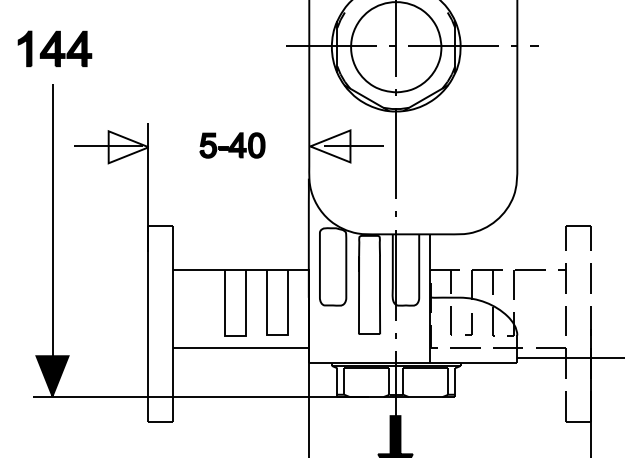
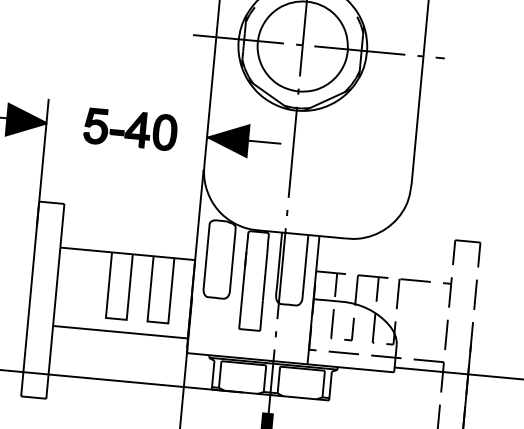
part: (232, 145) -> (130, 129), size x1.43
fill: (330, 146) -> (228, 139), added
fill: (128, 147) -> (26, 121), added

